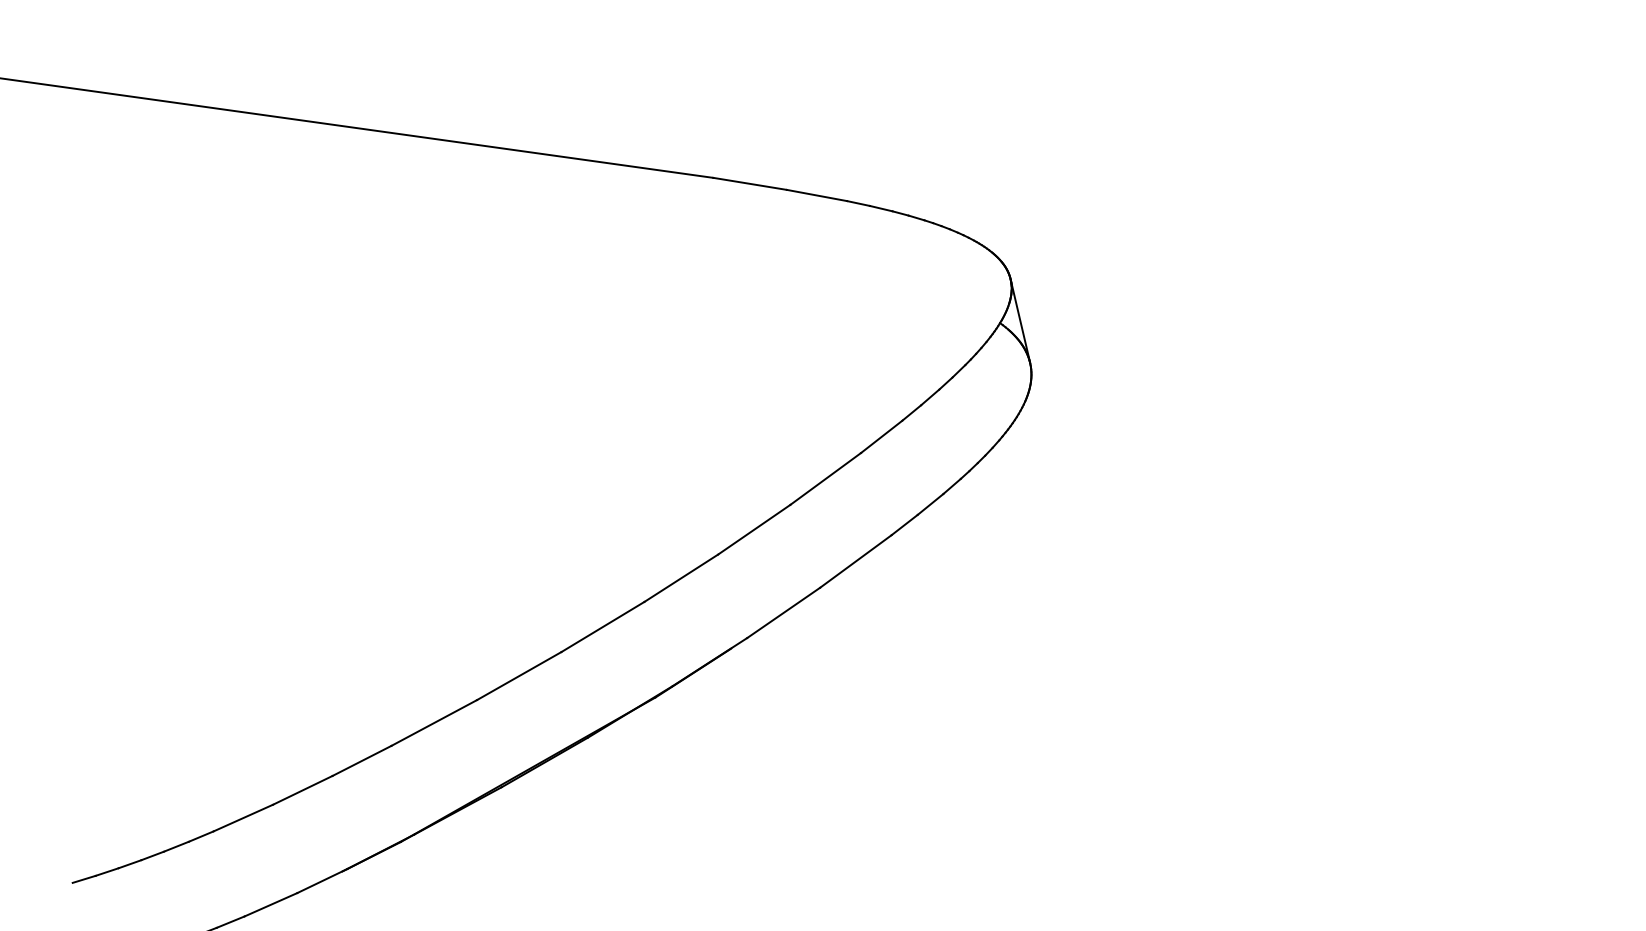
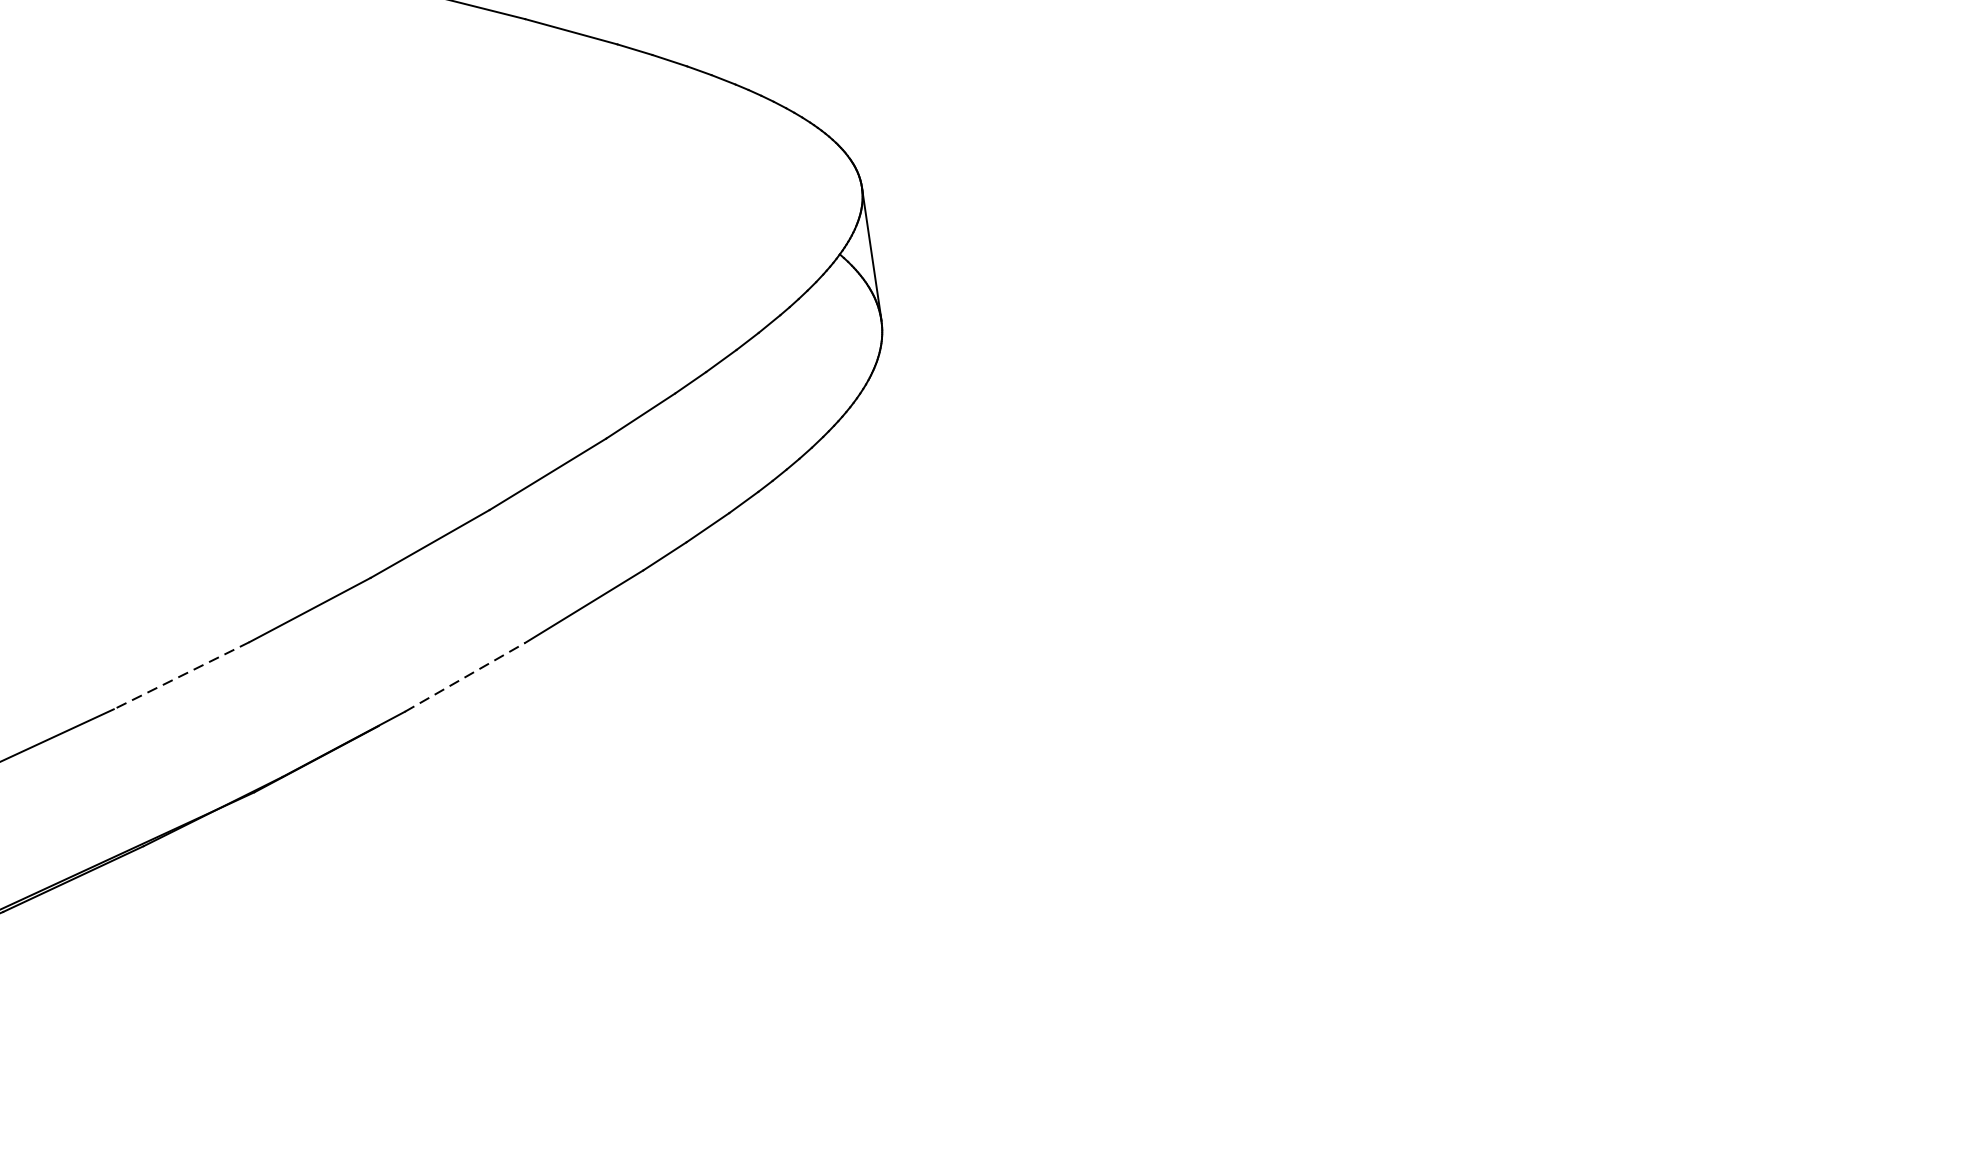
line: (784, 612) -> (466, 676), solid -> dashed
line: (602, 627) -> (180, 676), solid -> dashed

